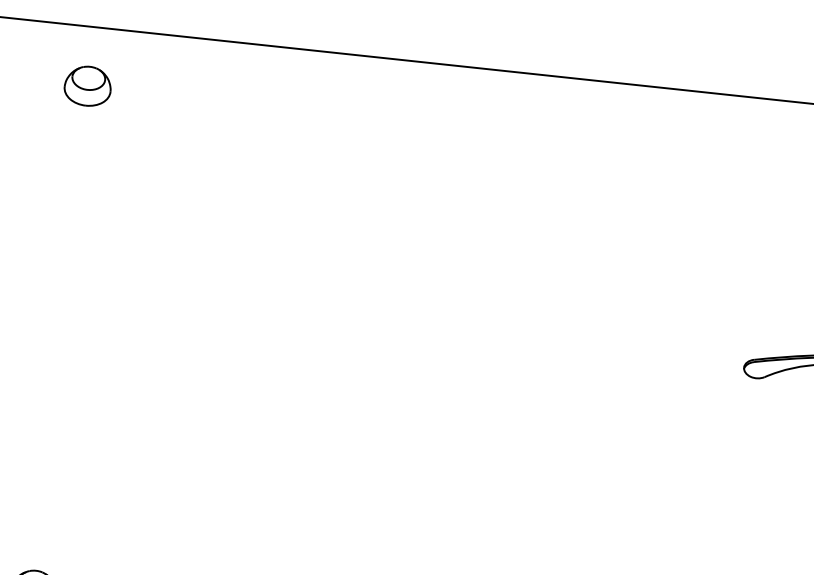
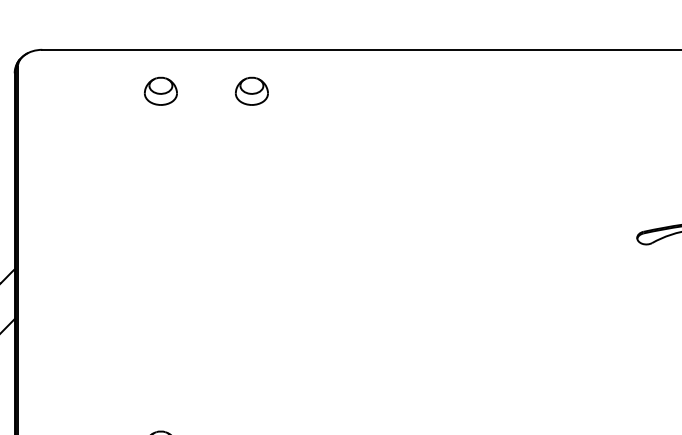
part: (217, 98) -> (251, 90), added

